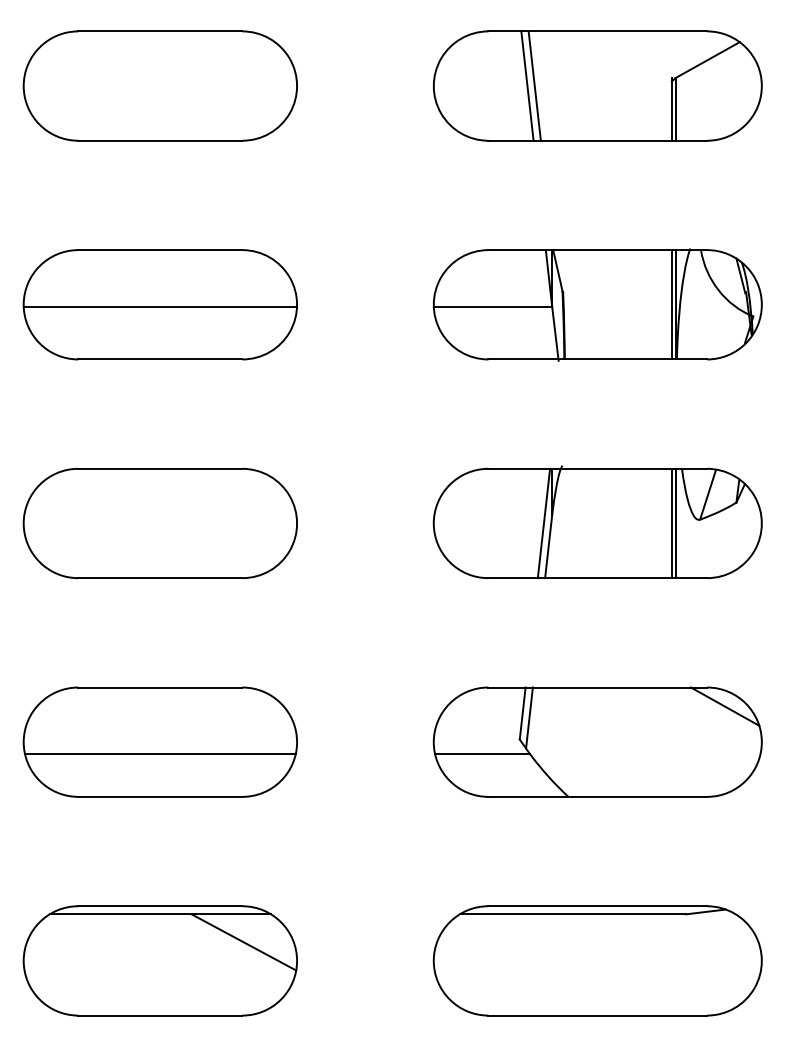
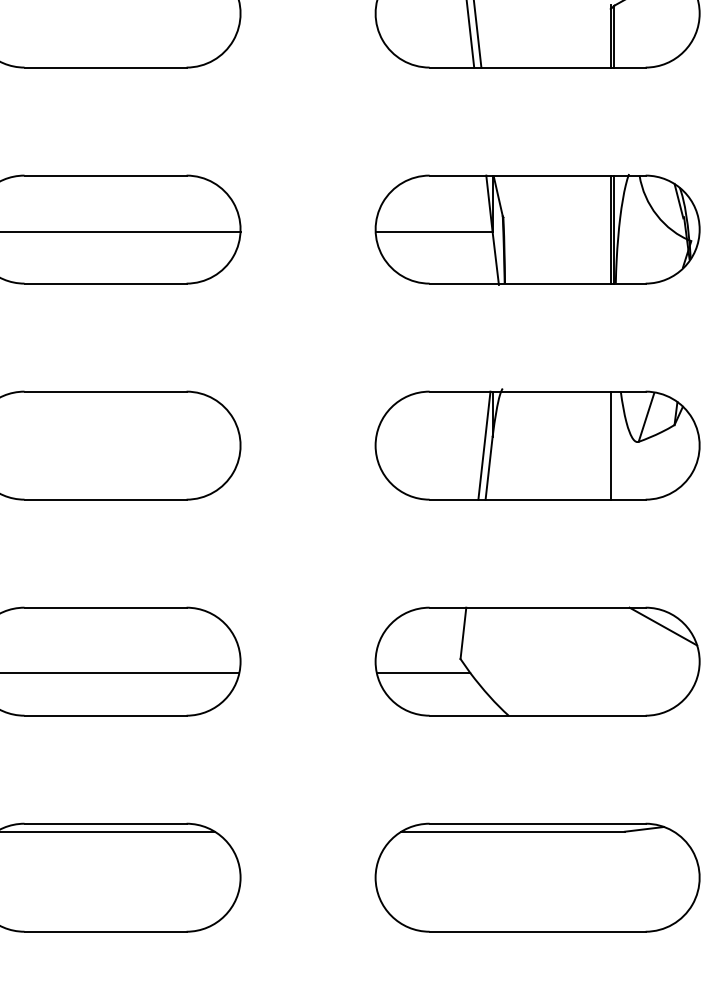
line: (675, 523) -> (614, 445), removed
line: (529, 717) -> (470, 637), removed
line: (243, 942) -> (187, 859), removed

